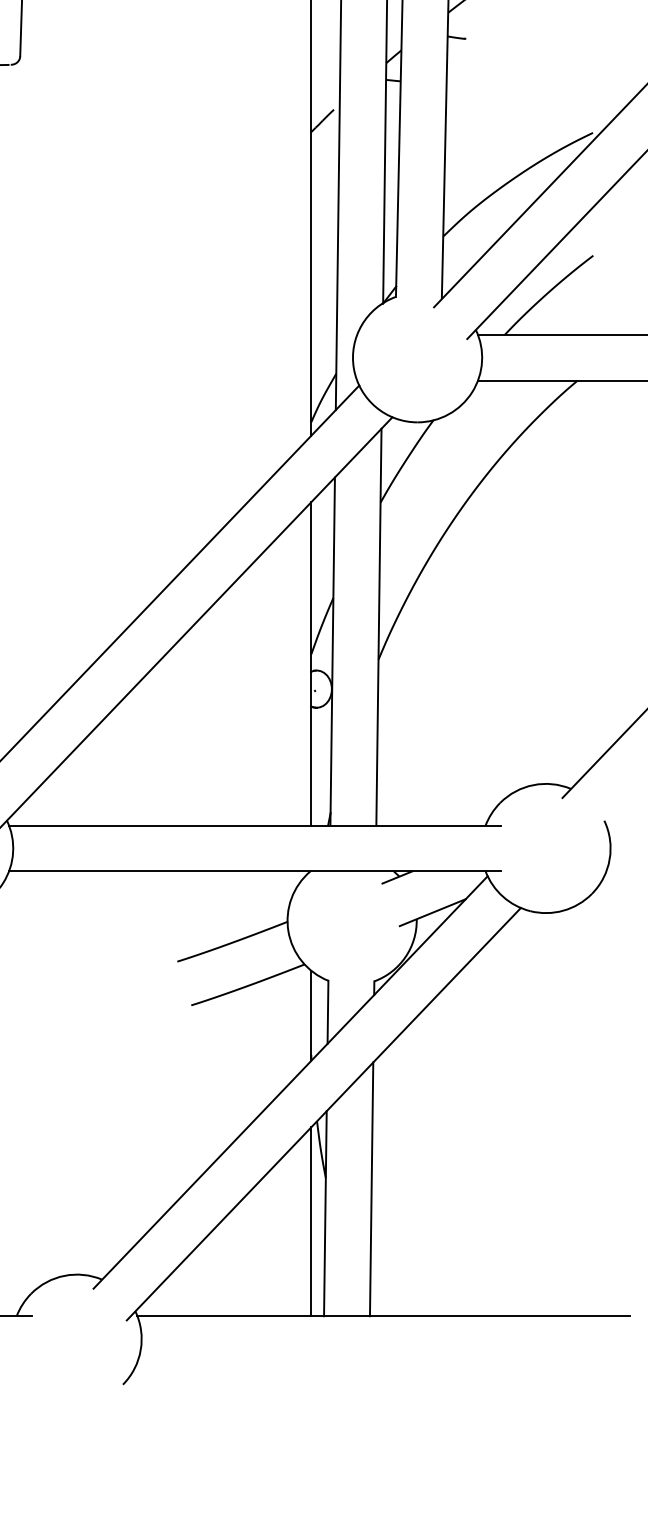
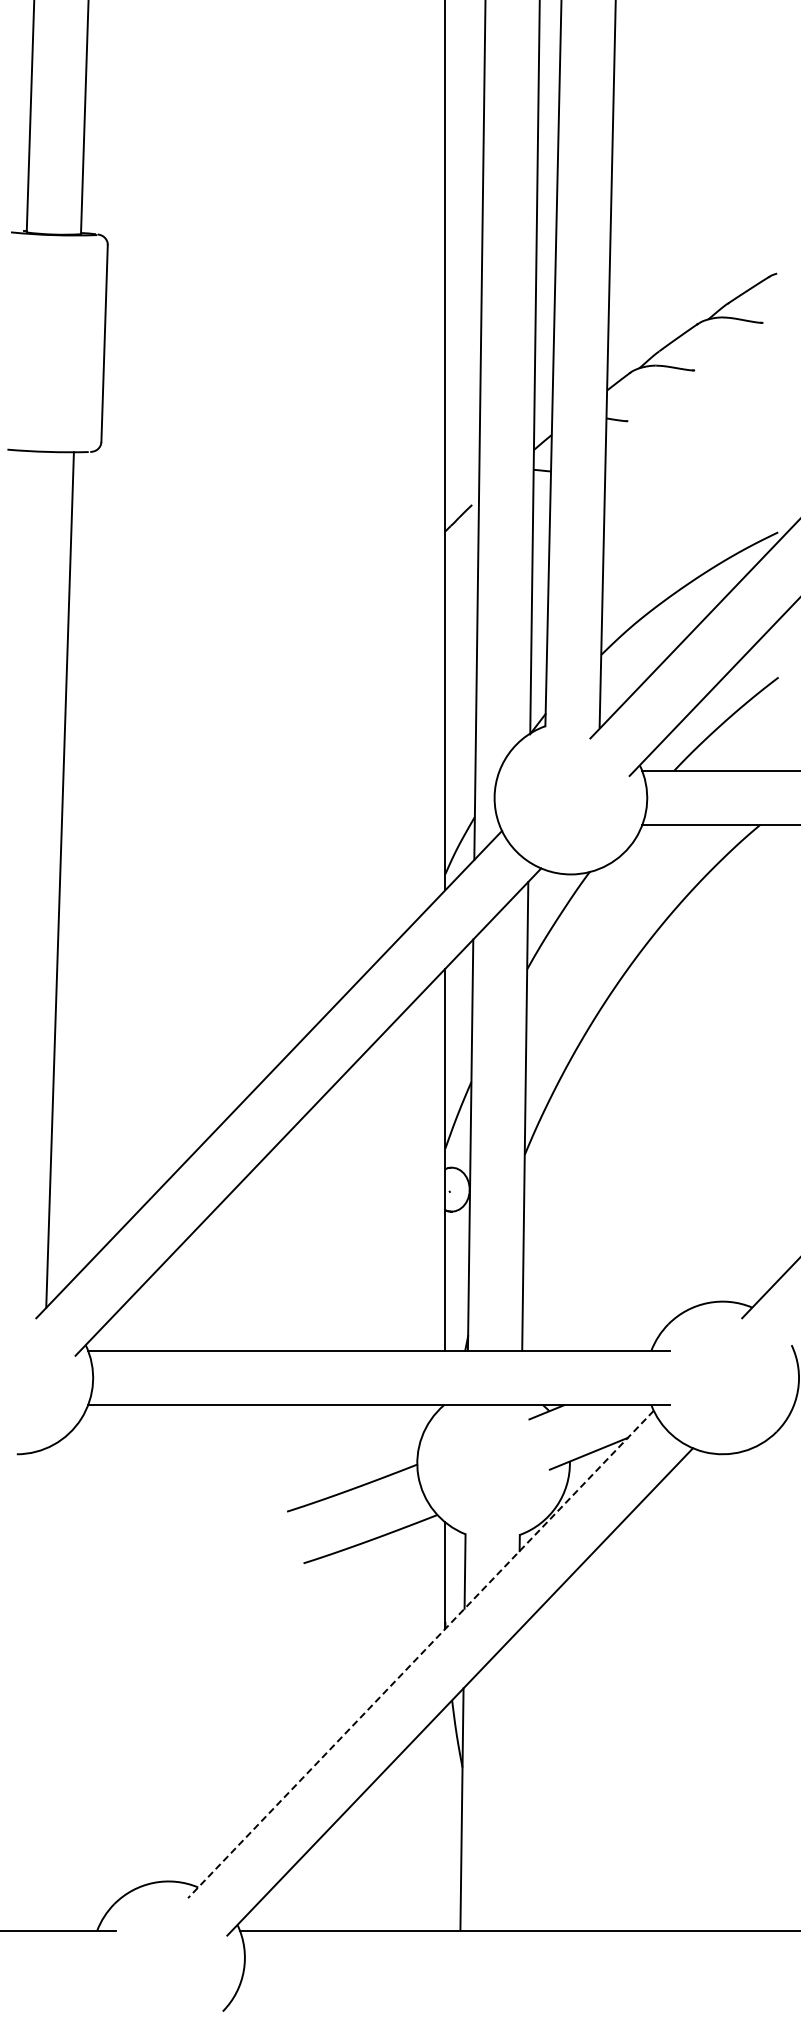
line: (290, 1082) -> (420, 1654), solid -> dashed
line: (371, 1189) -> (516, 1780), removed
line: (311, 1221) -> (445, 1818), removed

